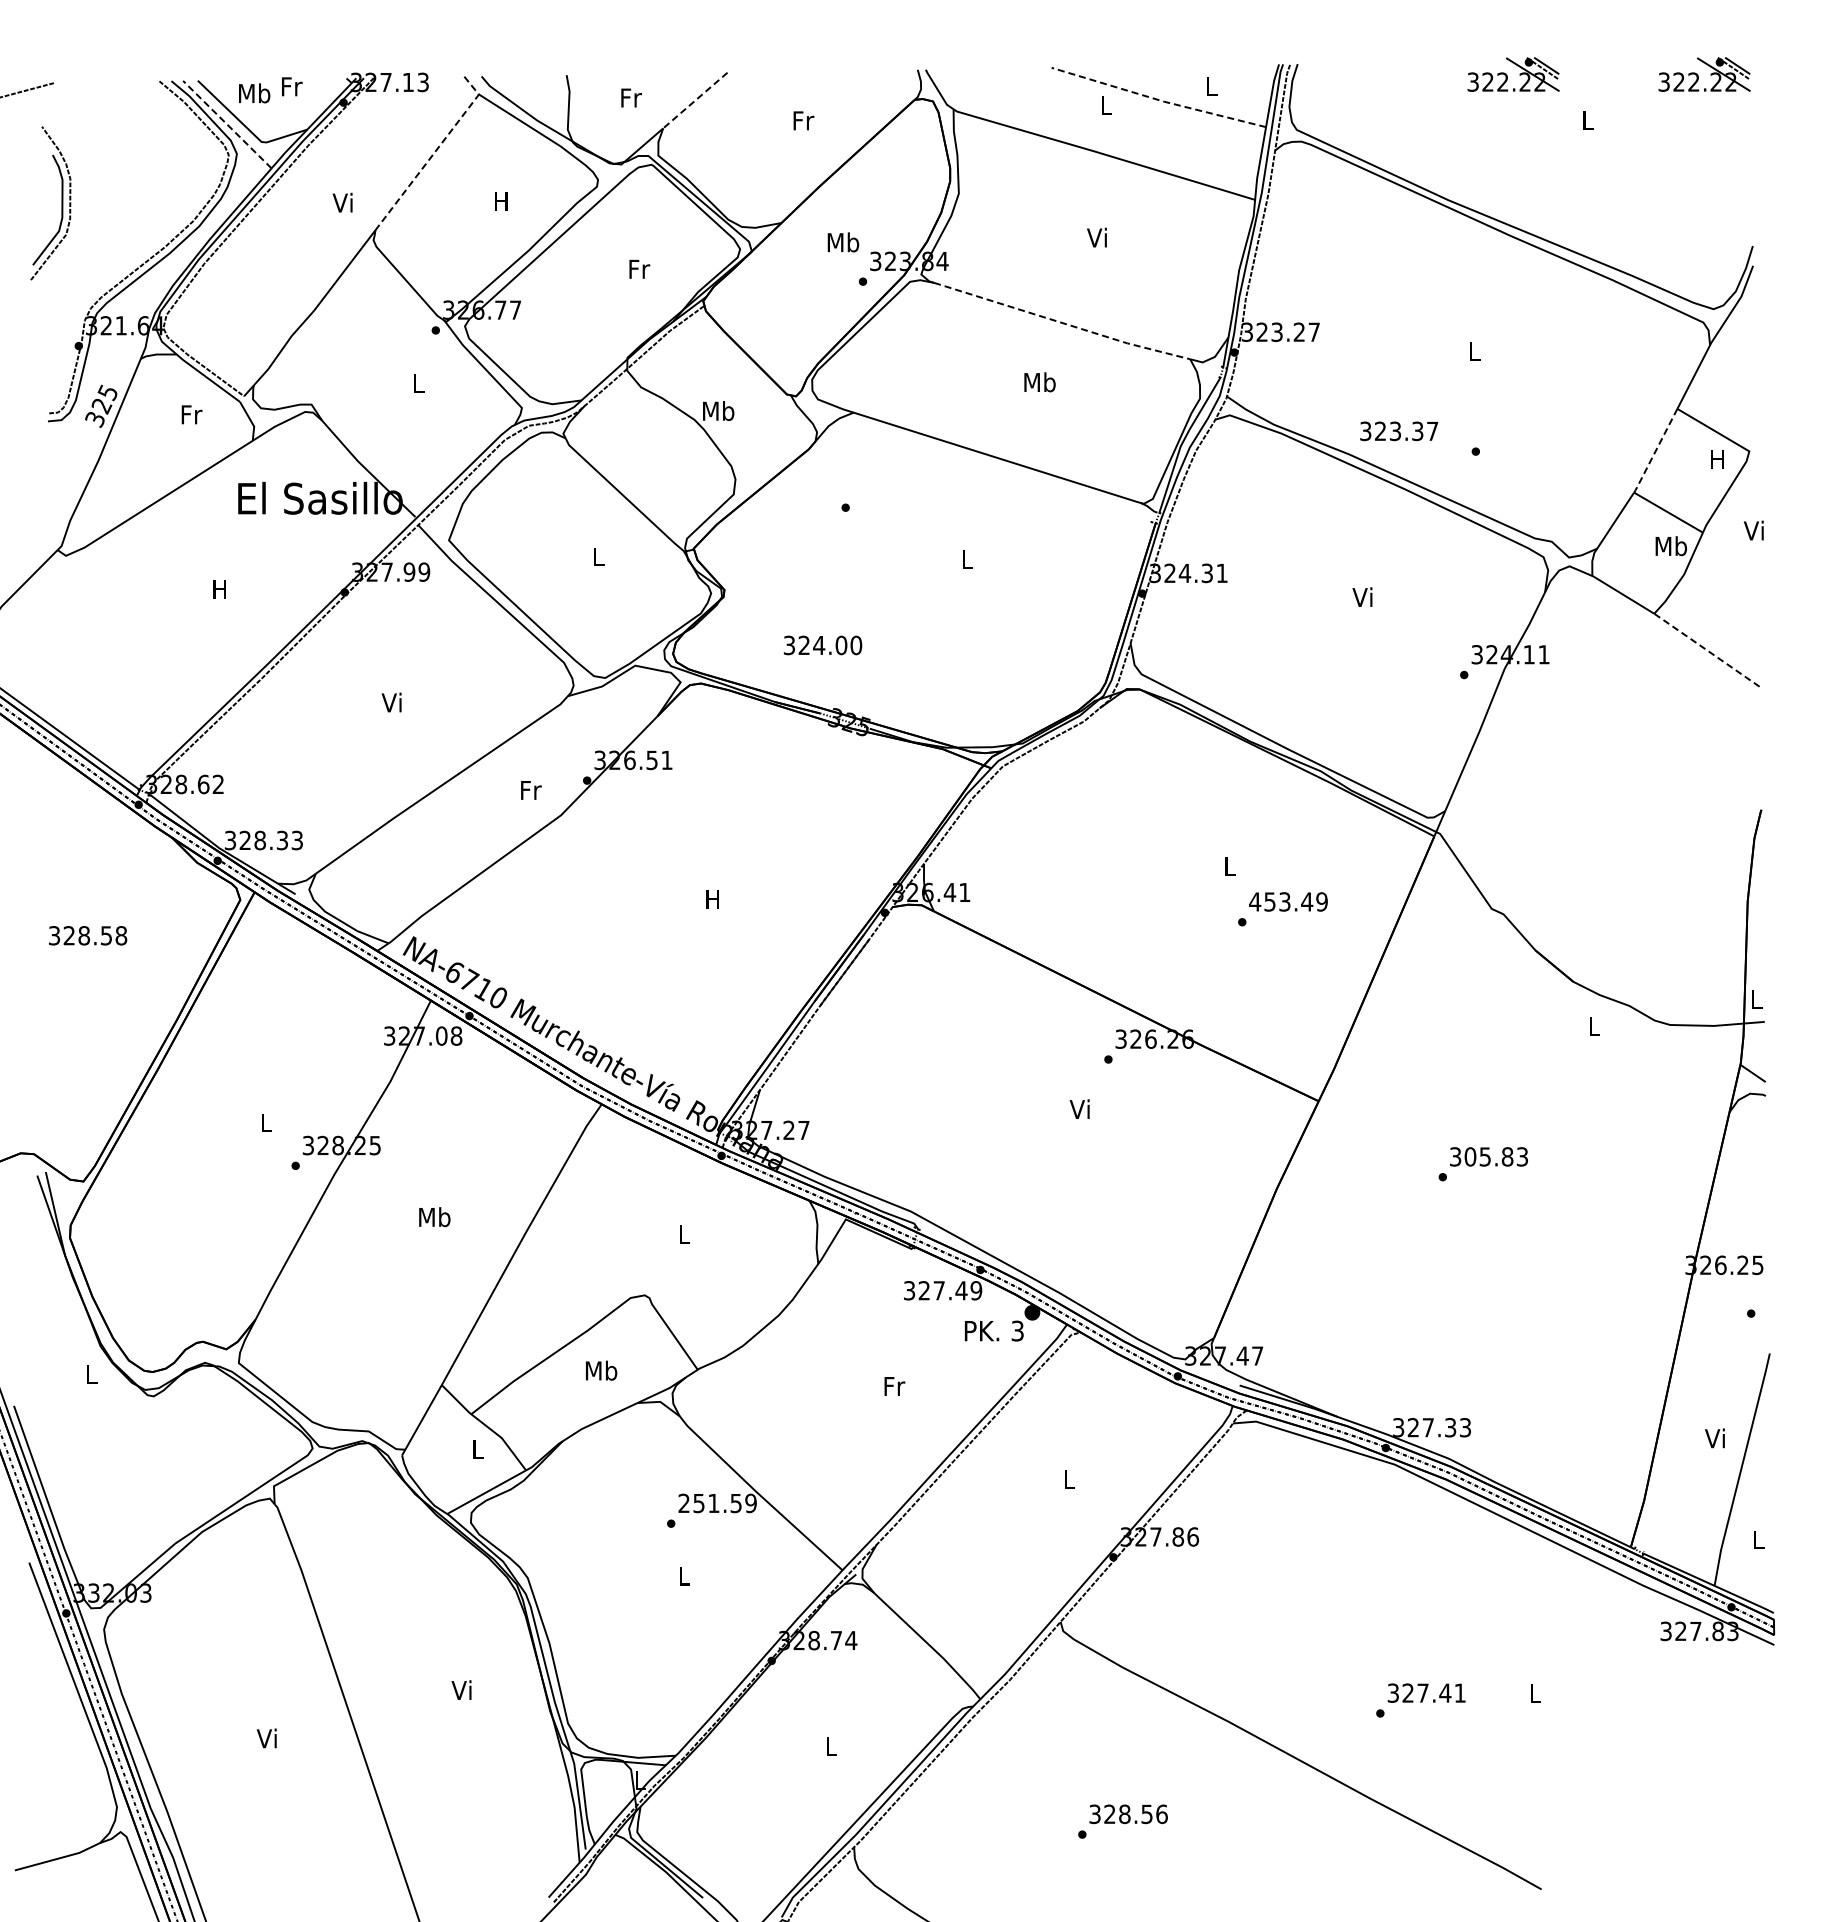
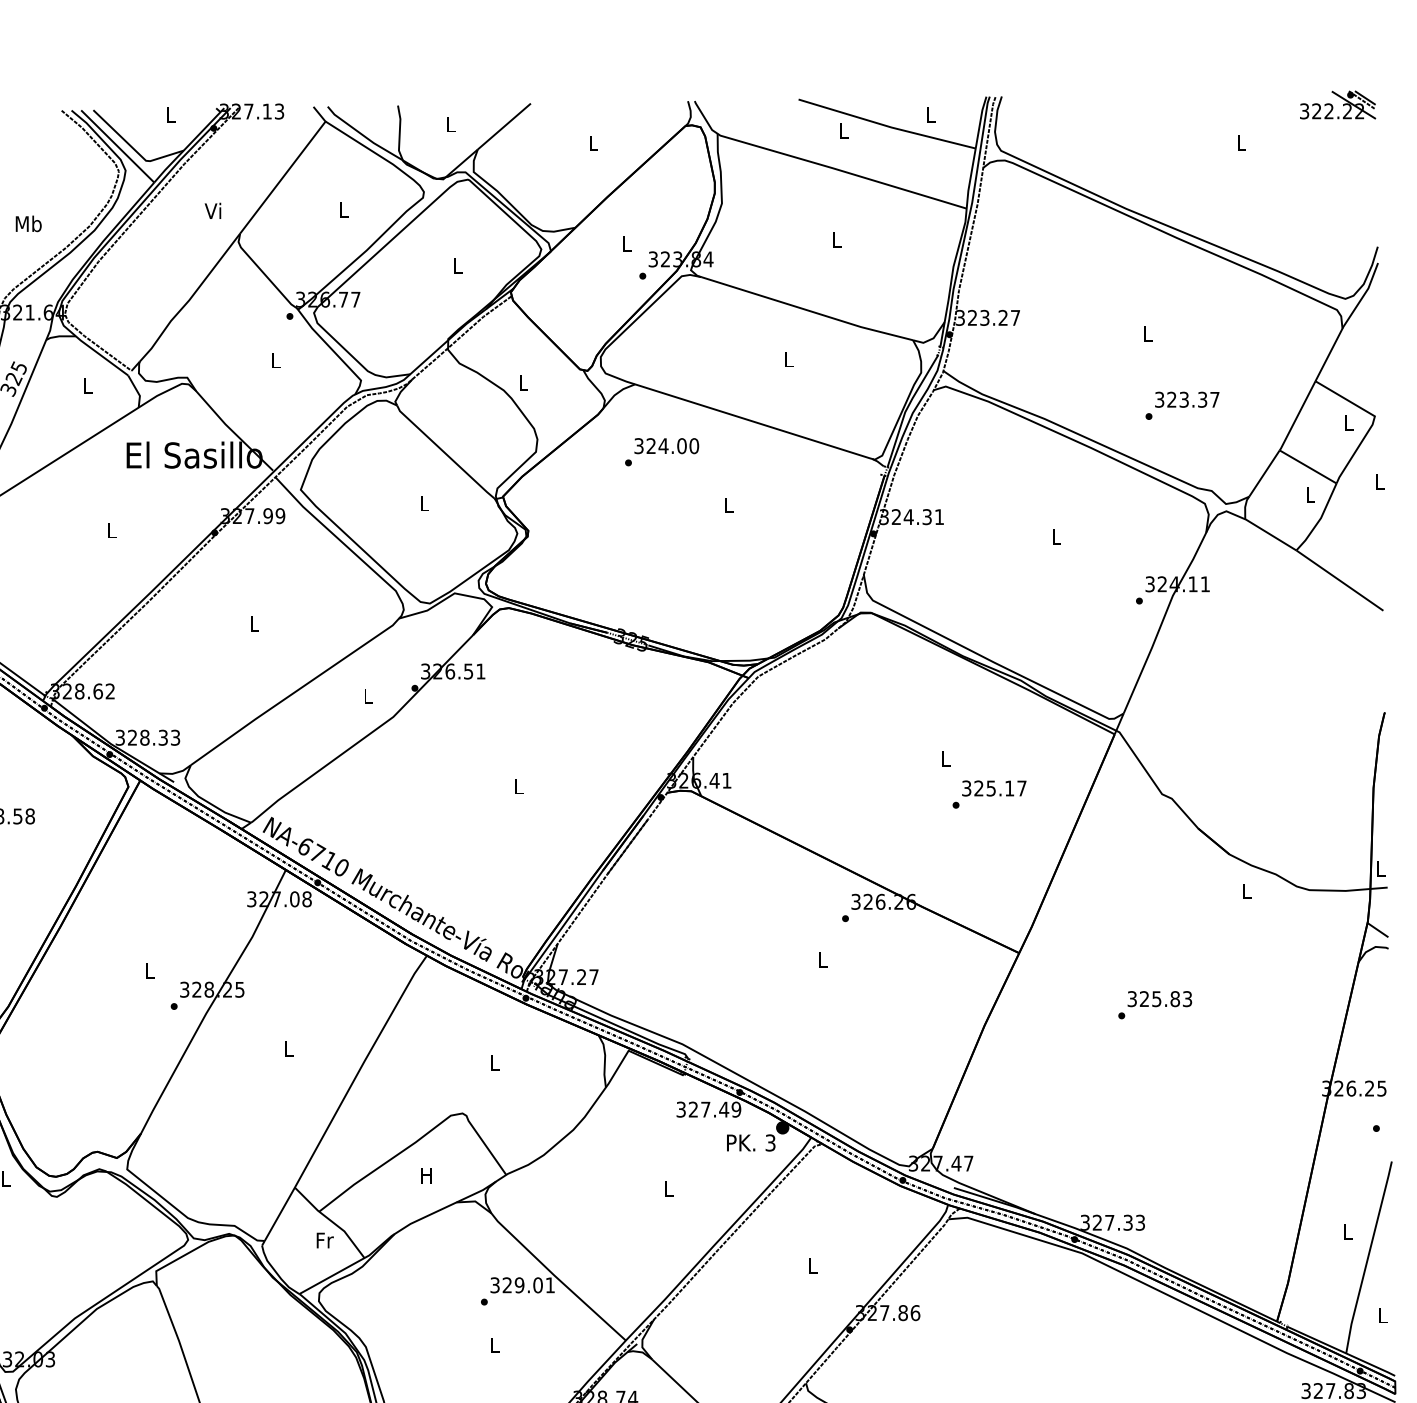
part: (1513, 74) -> (1180, 105), removed
text: (292, 86) -> (171, 114), Fr -> L
text: (254, 93) -> (28, 223), moved
text: (631, 97) -> (451, 124), Fr -> L
line: (695, 100) -> (504, 126), dashed -> solid
line: (1158, 100) -> (886, 126), dashed -> solid
text: (803, 120) -> (593, 143), Fr -> L
line: (227, 124) -> (117, 146), dashed -> solid
line: (434, 152) -> (288, 169), dashed -> solid
text: (501, 201) -> (344, 209), H -> L
text: (1096, 237) -> (835, 239), Vi -> L
text: (843, 242) -> (626, 243), Mb -> L
text: (639, 268) -> (458, 265), Fr -> L
line: (1062, 323) -> (807, 310), dashed -> solid
text: (1039, 382) -> (788, 359), Mb -> L
text: (718, 410) -> (523, 382), Mb -> L
text: (191, 414) -> (88, 385), Fr -> L
text: (1399, 431) -> (1187, 399), moved
line: (1655, 451) -> (1297, 416), dashed -> solid
text: (1717, 459) -> (1348, 423), H -> L
text: (1753, 530) -> (1378, 481), Vi -> L
text: (1670, 546) -> (1309, 494), Mb -> L
text: (219, 589) -> (111, 530), H -> L
text: (1362, 596) -> (1055, 536), Vi -> L
text: (822, 645) -> (666, 446), moved
line: (1706, 649) -> (1339, 579), dashed -> solid
text: (391, 702) -> (253, 623), Vi -> L
text: (531, 790) -> (368, 696), Fr -> L
text: (712, 899) -> (518, 786), H -> L
text: (1288, 901) -> (994, 788), 453.49 -> 325.17
text: (1079, 1108) -> (821, 959), Vi -> L
text: (1470, 1156) -> (1144, 998), 305.83 -> 325.83
text: (434, 1217) -> (288, 1049), Mb -> L
text: (601, 1370) -> (426, 1175), Mb -> H
text: (894, 1386) -> (668, 1188), Fr -> L
text: (1714, 1438) -> (1346, 1231), Vi -> L
text: (478, 1448) -> (325, 1239), L -> Fr
text: (717, 1503) -> (522, 1285), 251.59 -> 329.01

